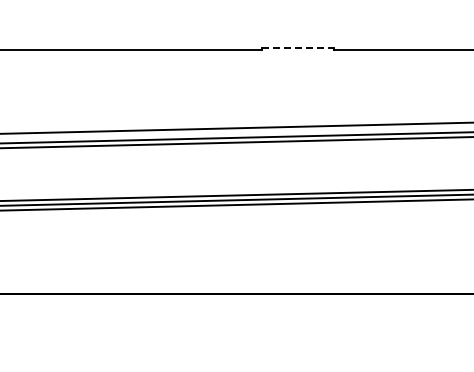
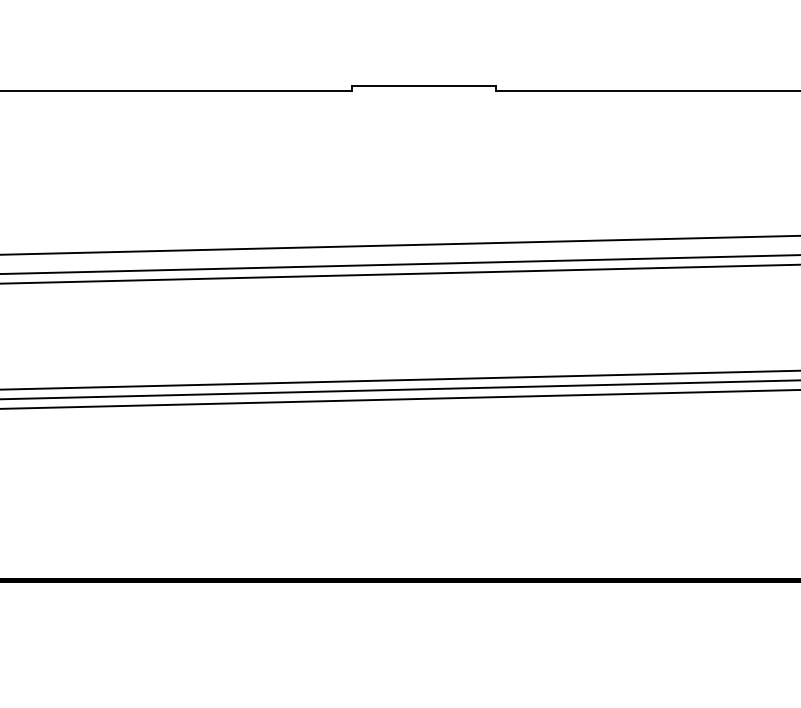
line: (298, 47) -> (423, 85), dashed -> solid

